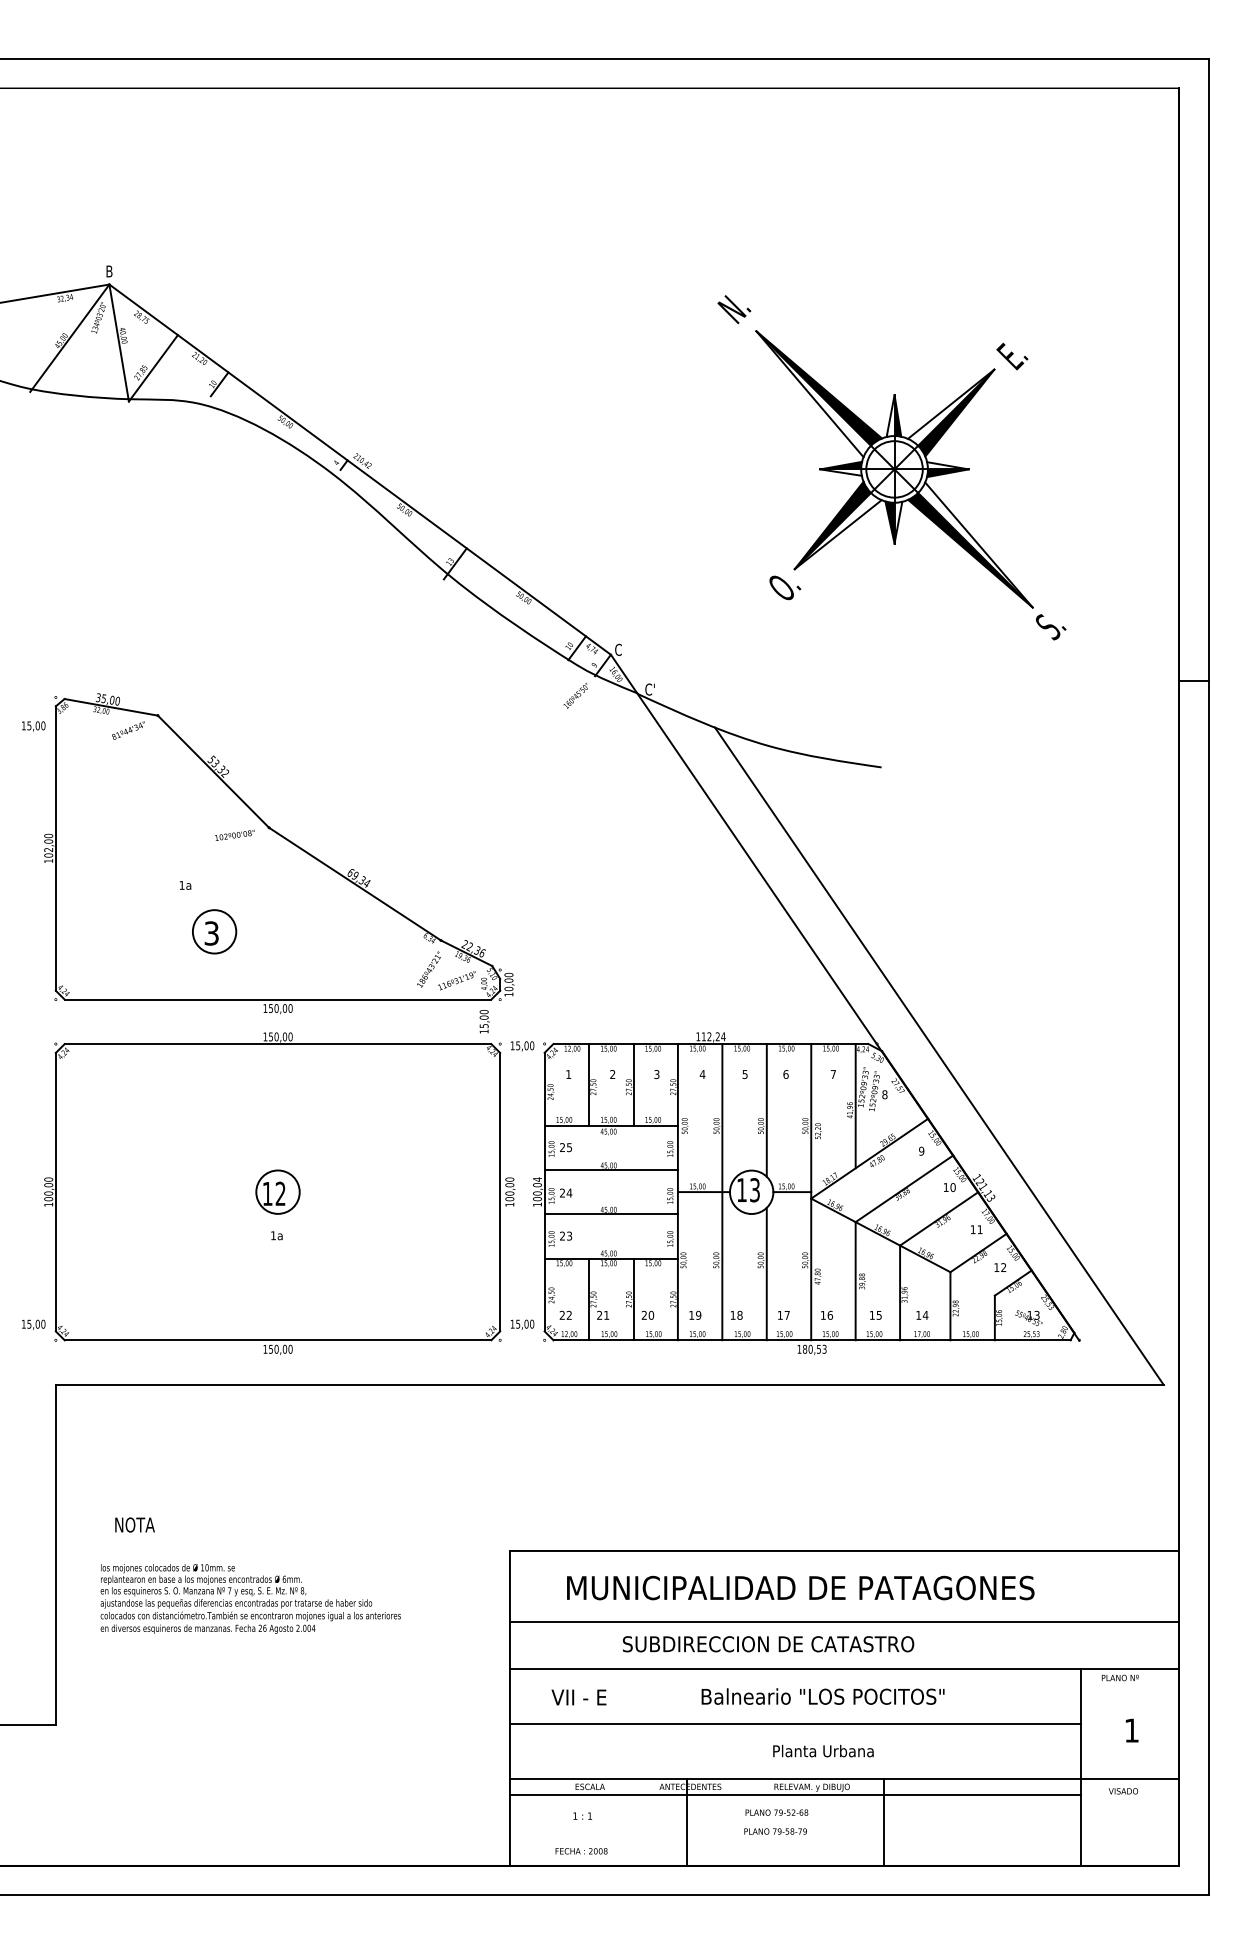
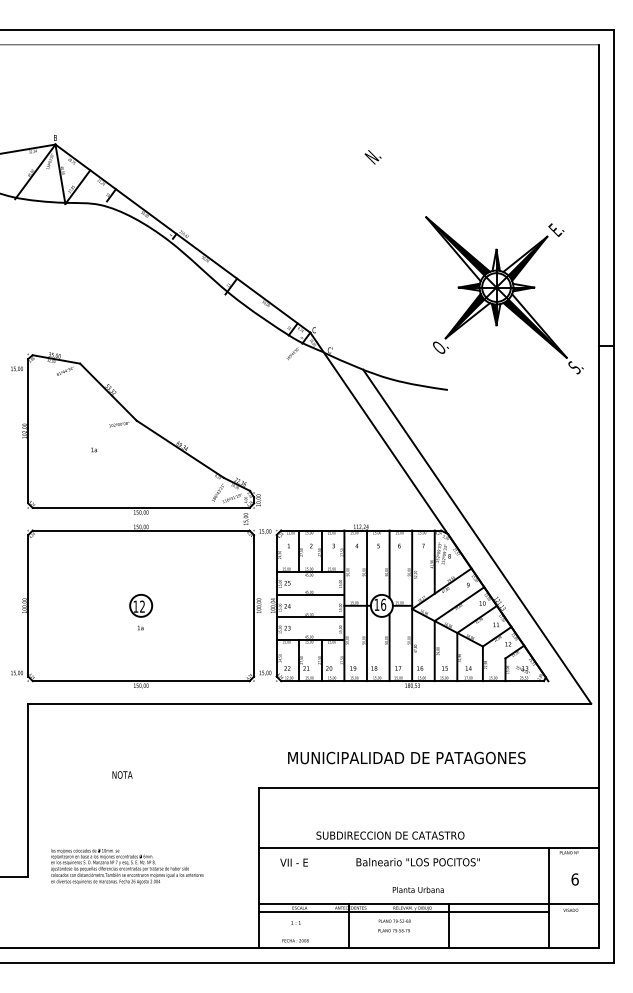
part: (910, 485) -> (504, 295), moved
part: (213, 931) -> (108, 473), removed
text: (754, 1189) -> (383, 604), 13 -> 16
text: (135, 1524) -> (122, 774), moved
text: (800, 1586) -> (406, 757), moved
text: (251, 1598) -> (127, 866), moved
line: (843, 1622) -> (428, 824), removed
line: (794, 1724) -> (403, 876), removed
text: (1130, 1730) -> (574, 879), 1 -> 6

